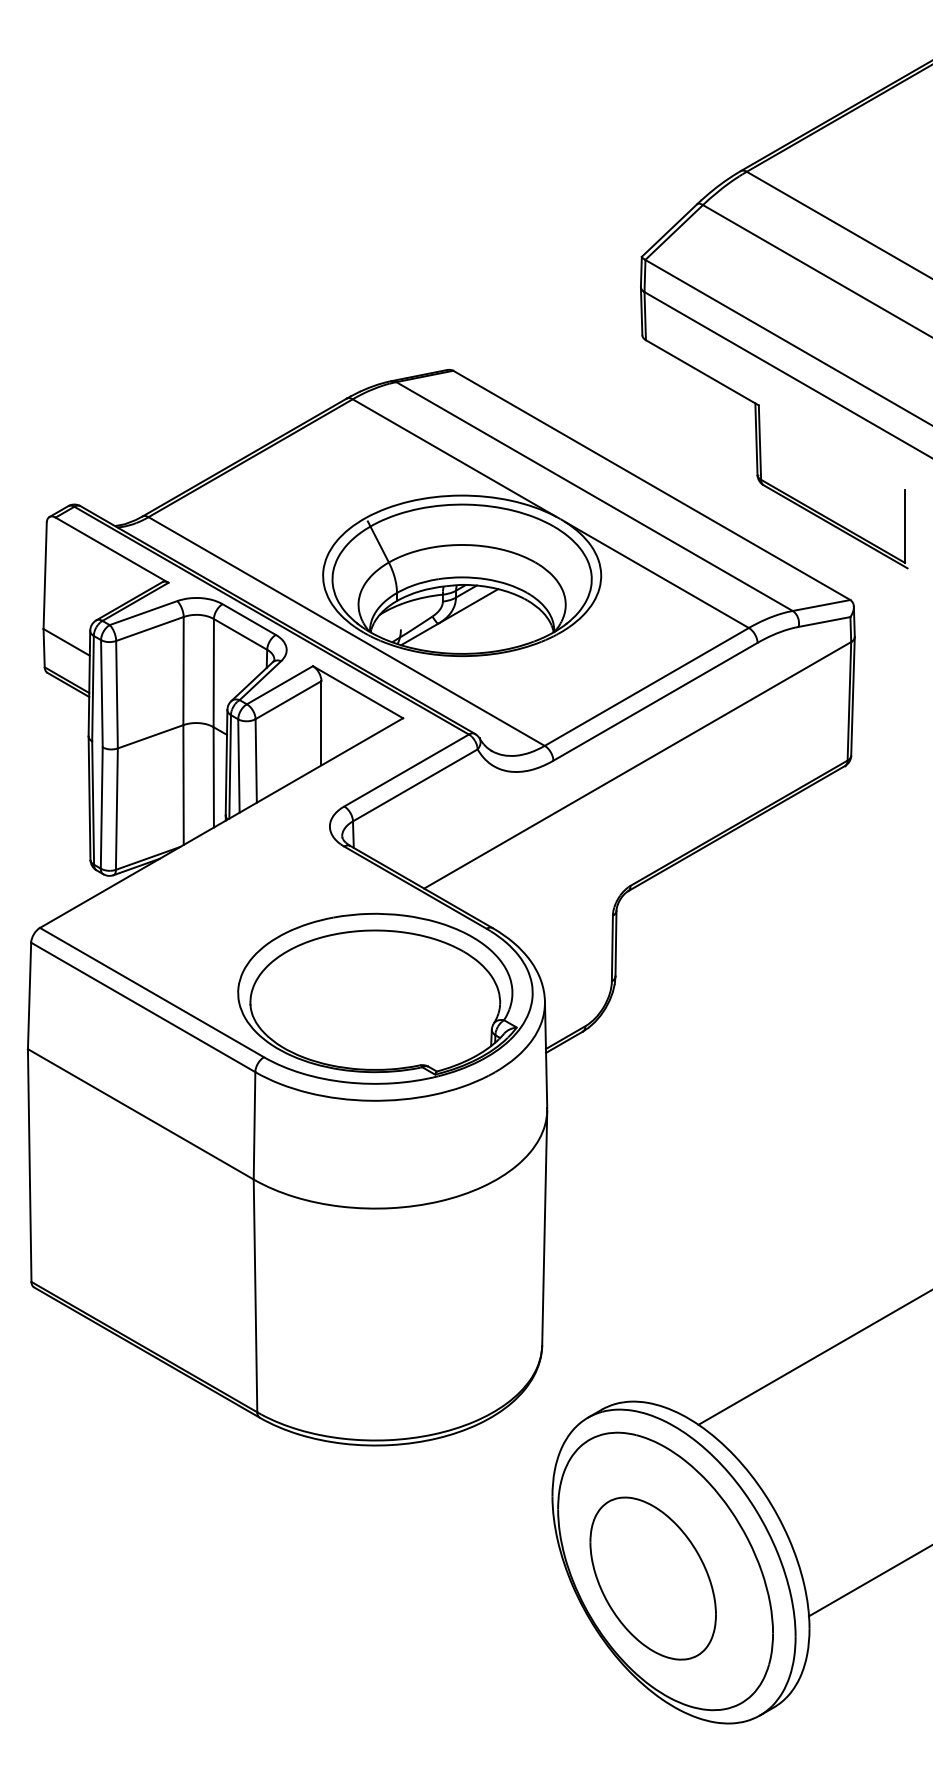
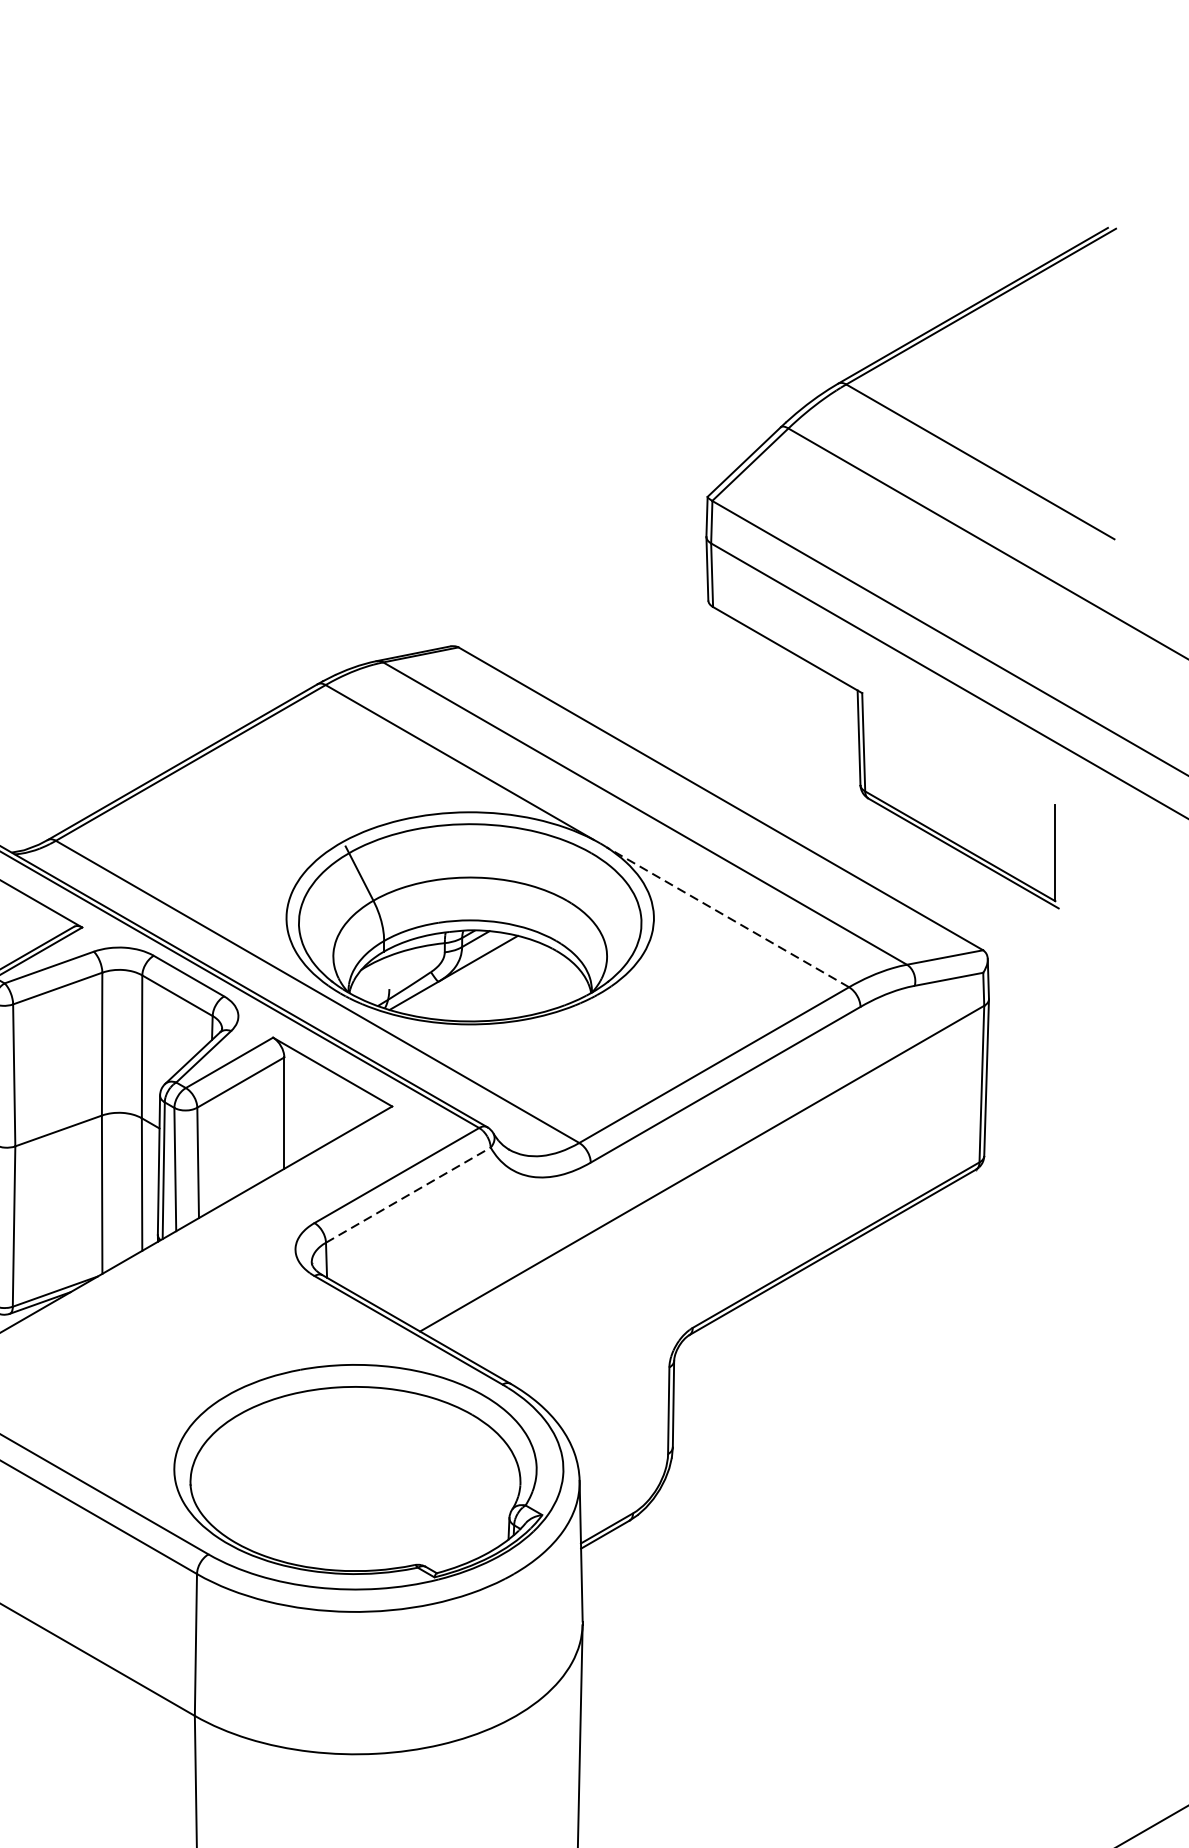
line: (656, 574) -> (727, 916), solid -> dashed
line: (415, 785) -> (408, 1195), solid -> dashed

